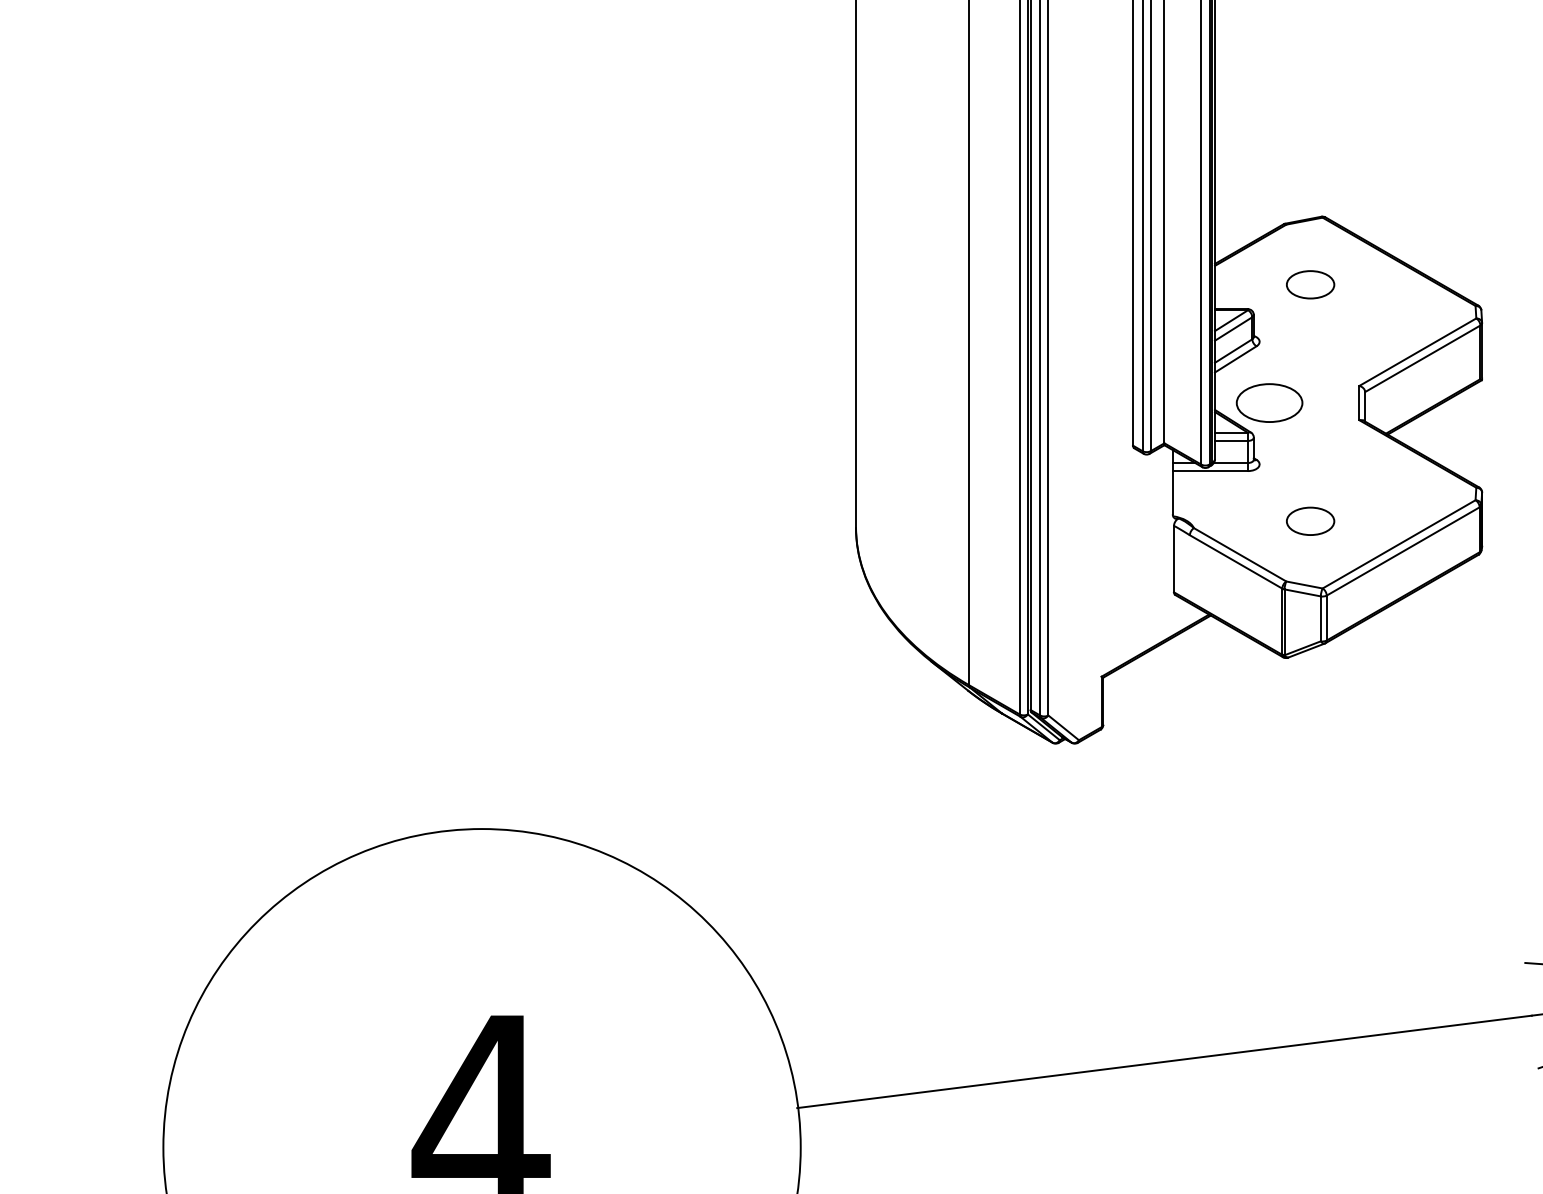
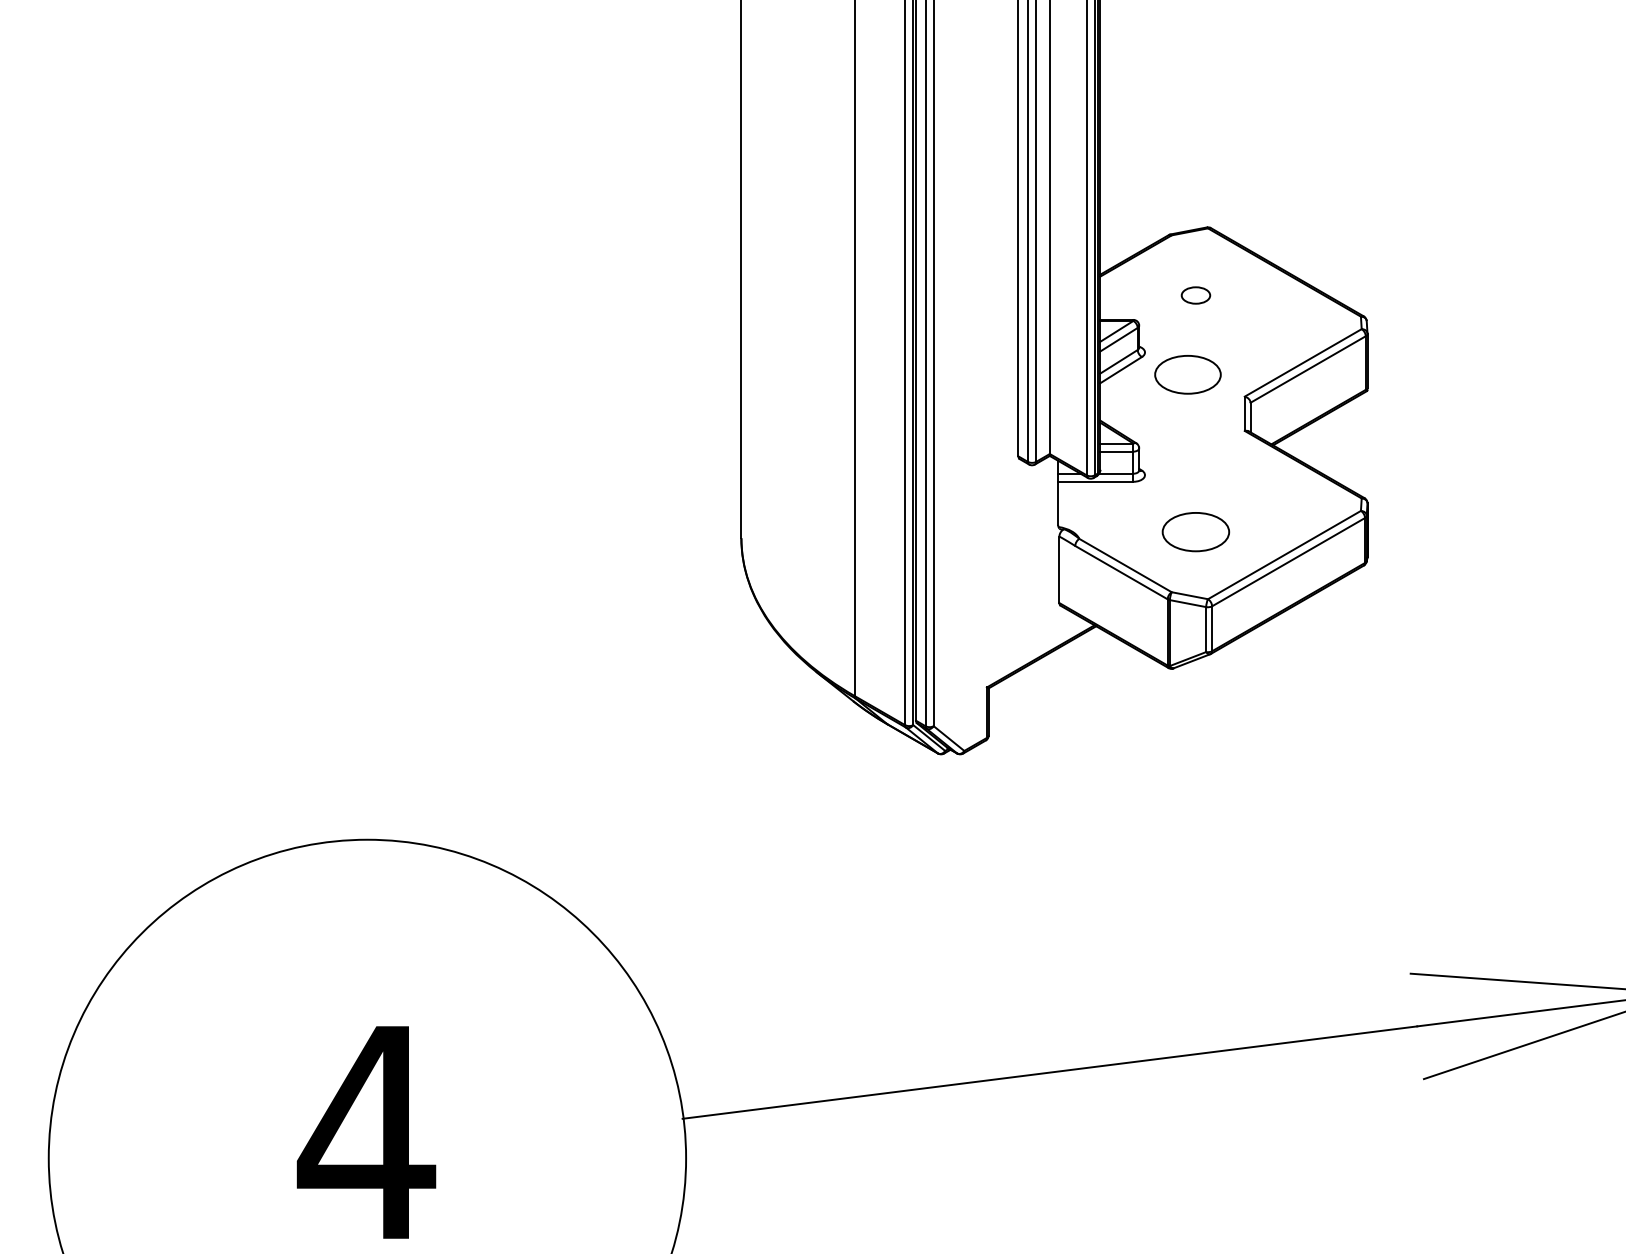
part: (1310, 284) -> (1195, 295), size x0.6
part: (1269, 402) -> (1187, 374), moved
part: (1310, 520) -> (1195, 531), size x1.4

